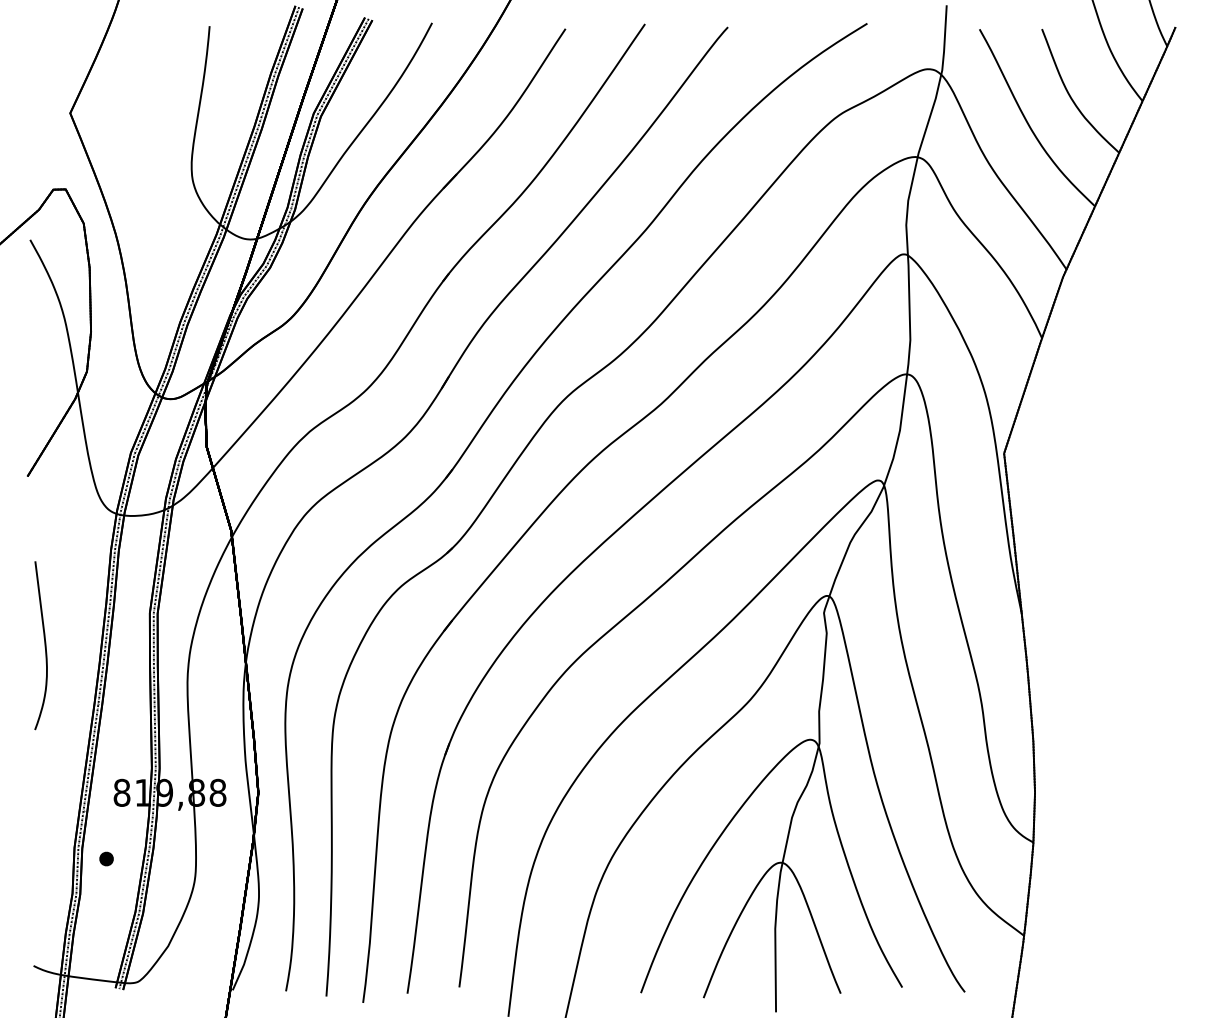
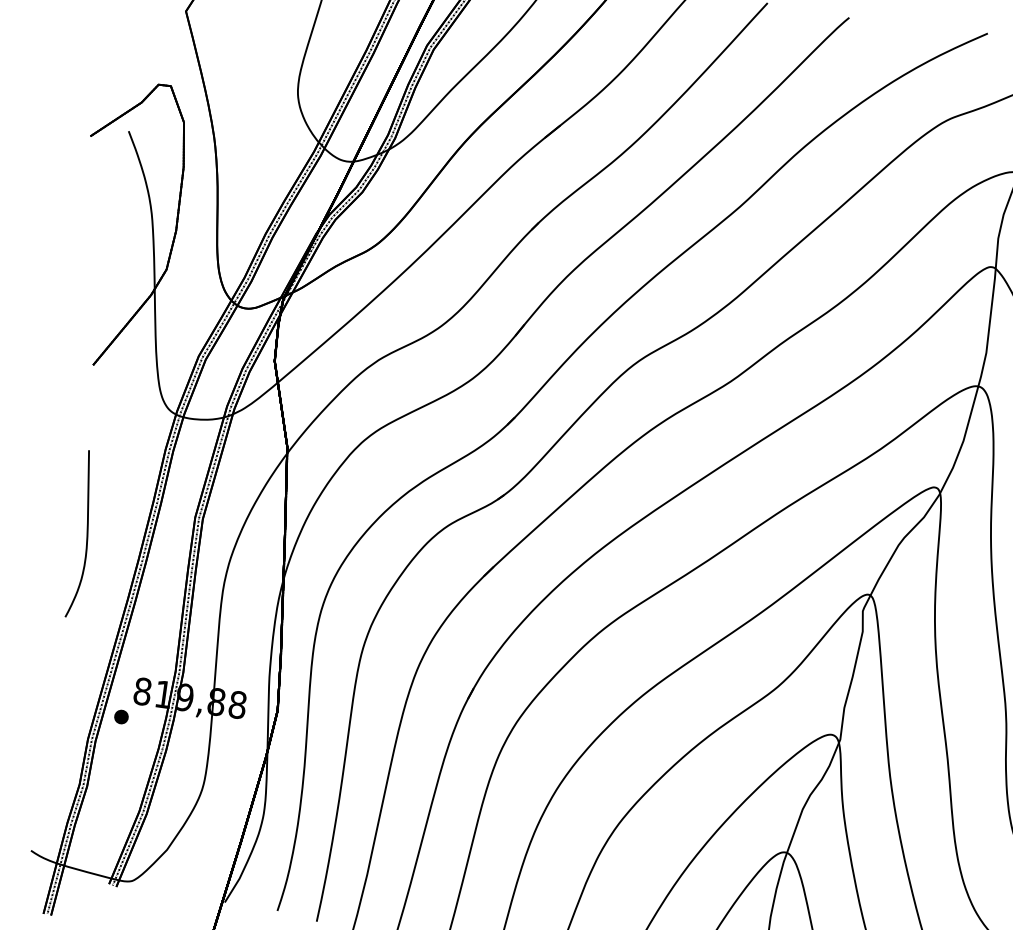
part: (106, 858) -> (121, 716), moved

